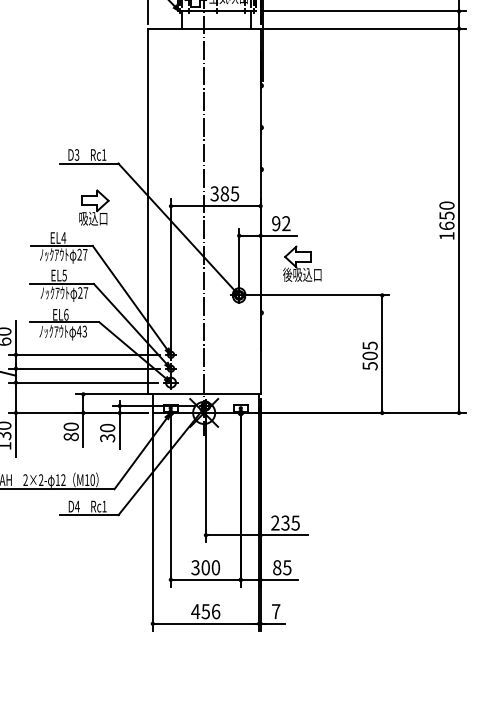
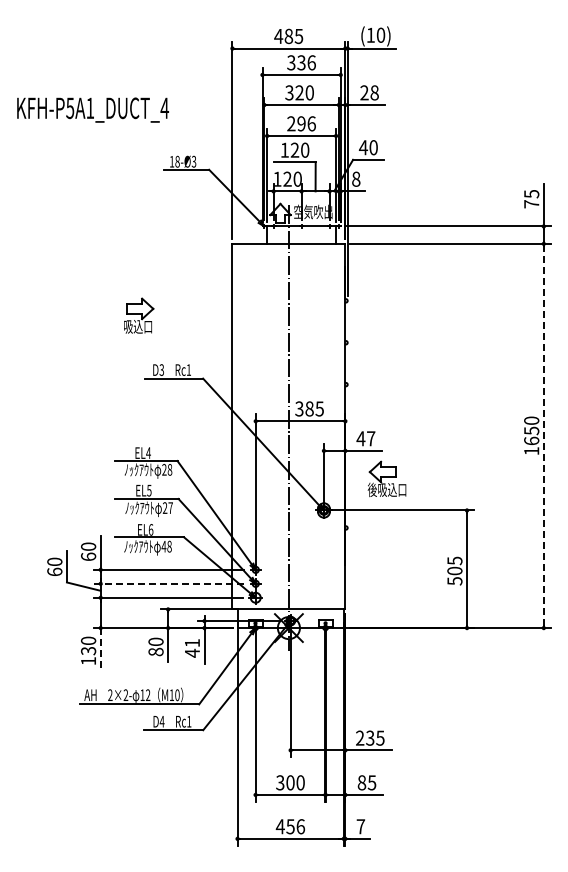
part: (94, 207) -> (139, 315), moved
line: (458, 220) -> (543, 435), solid -> dashed
text: (280, 223) -> (365, 438), 92 -> 47
text: (84, 254) -> (169, 469), 27 -> 28
text: (84, 331) -> (169, 546), 43 -> 48
line: (83, 368) -> (168, 583), solid -> dashed
text: (107, 433) -> (192, 648), 30 -> 41
line: (15, 434) -> (100, 649), solid -> dashed

